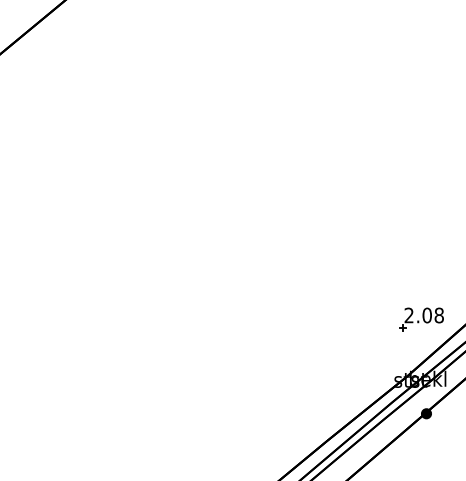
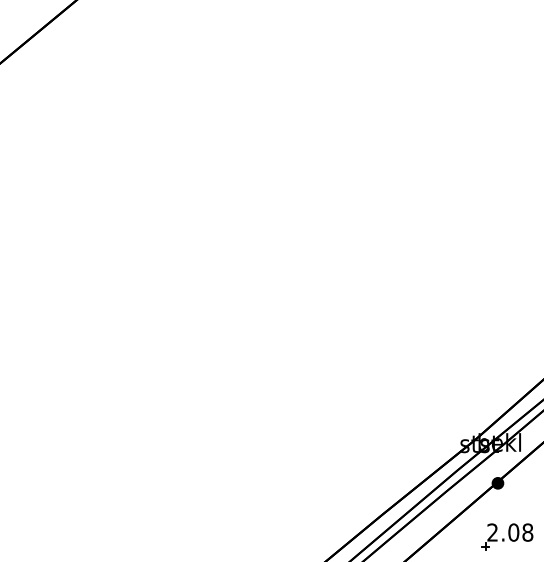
part: (421, 318) -> (507, 536), moved

